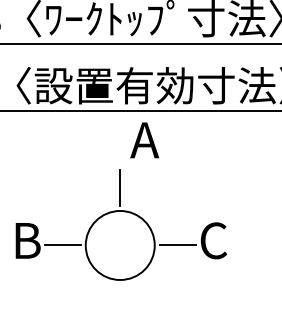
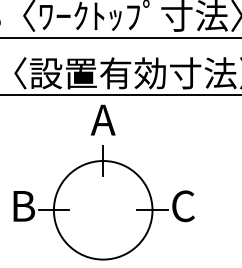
text: (143, 139) -> (102, 119), moved
circle: (119, 244) -> (102, 209), size x1.67

